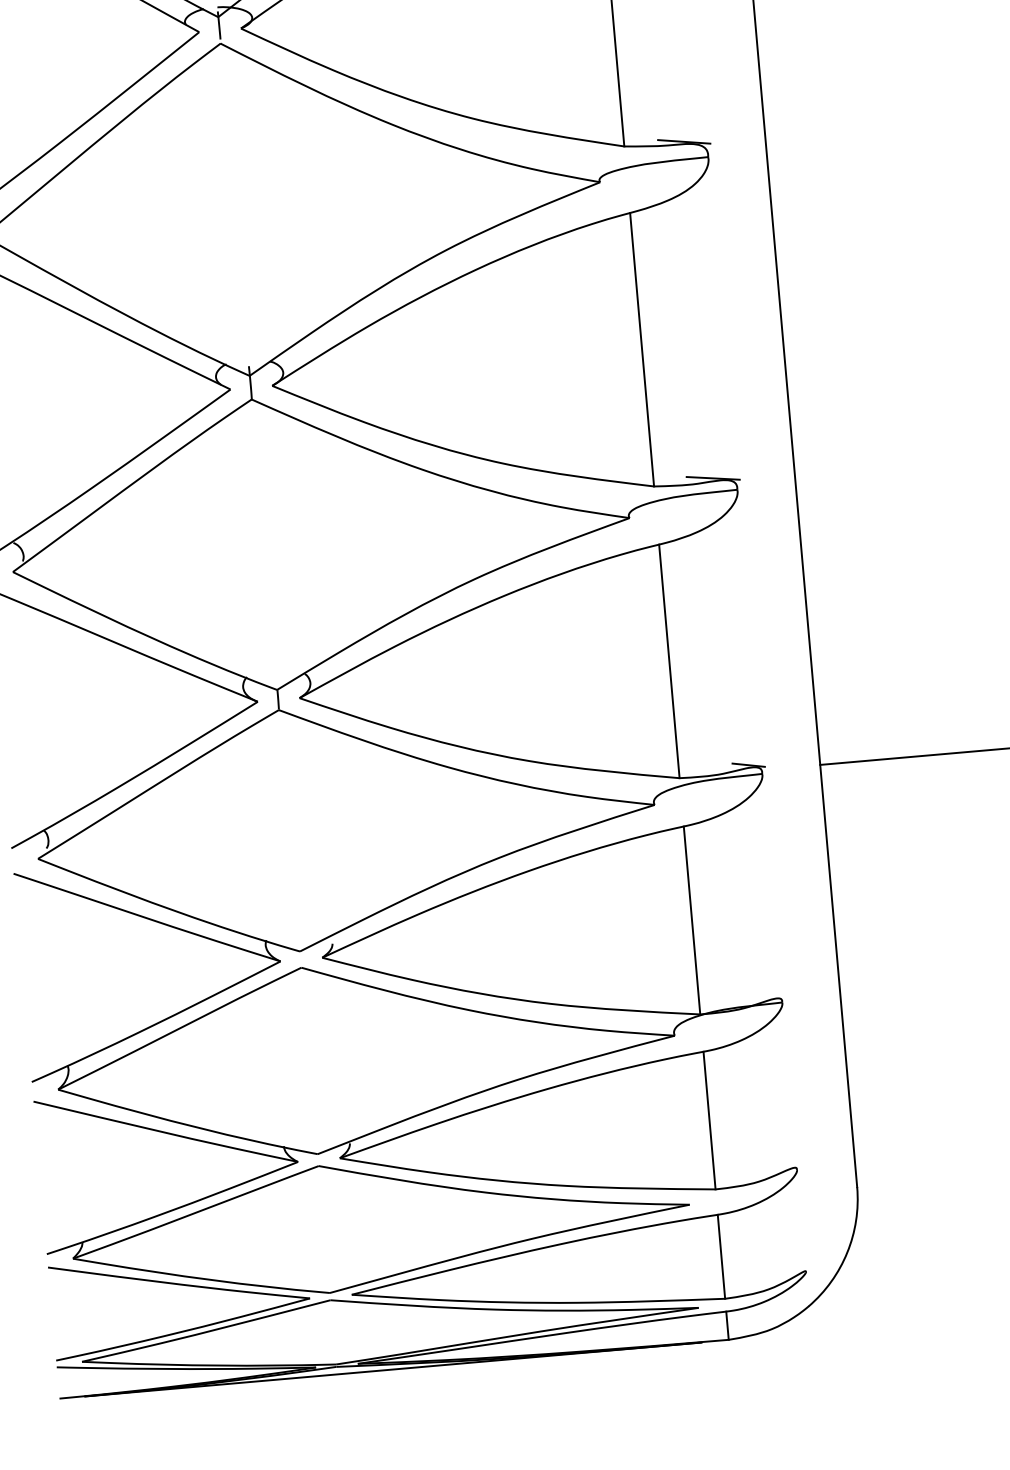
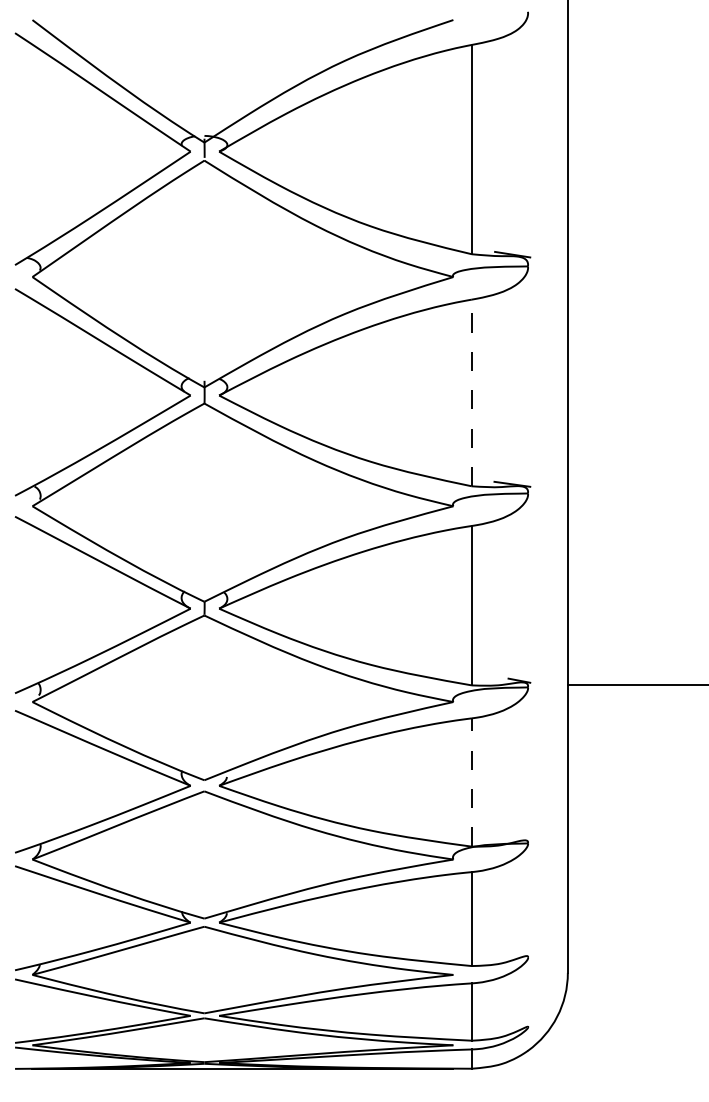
line: (641, 349) -> (471, 392), solid -> dashed
line: (691, 920) -> (471, 782), solid -> dashed

